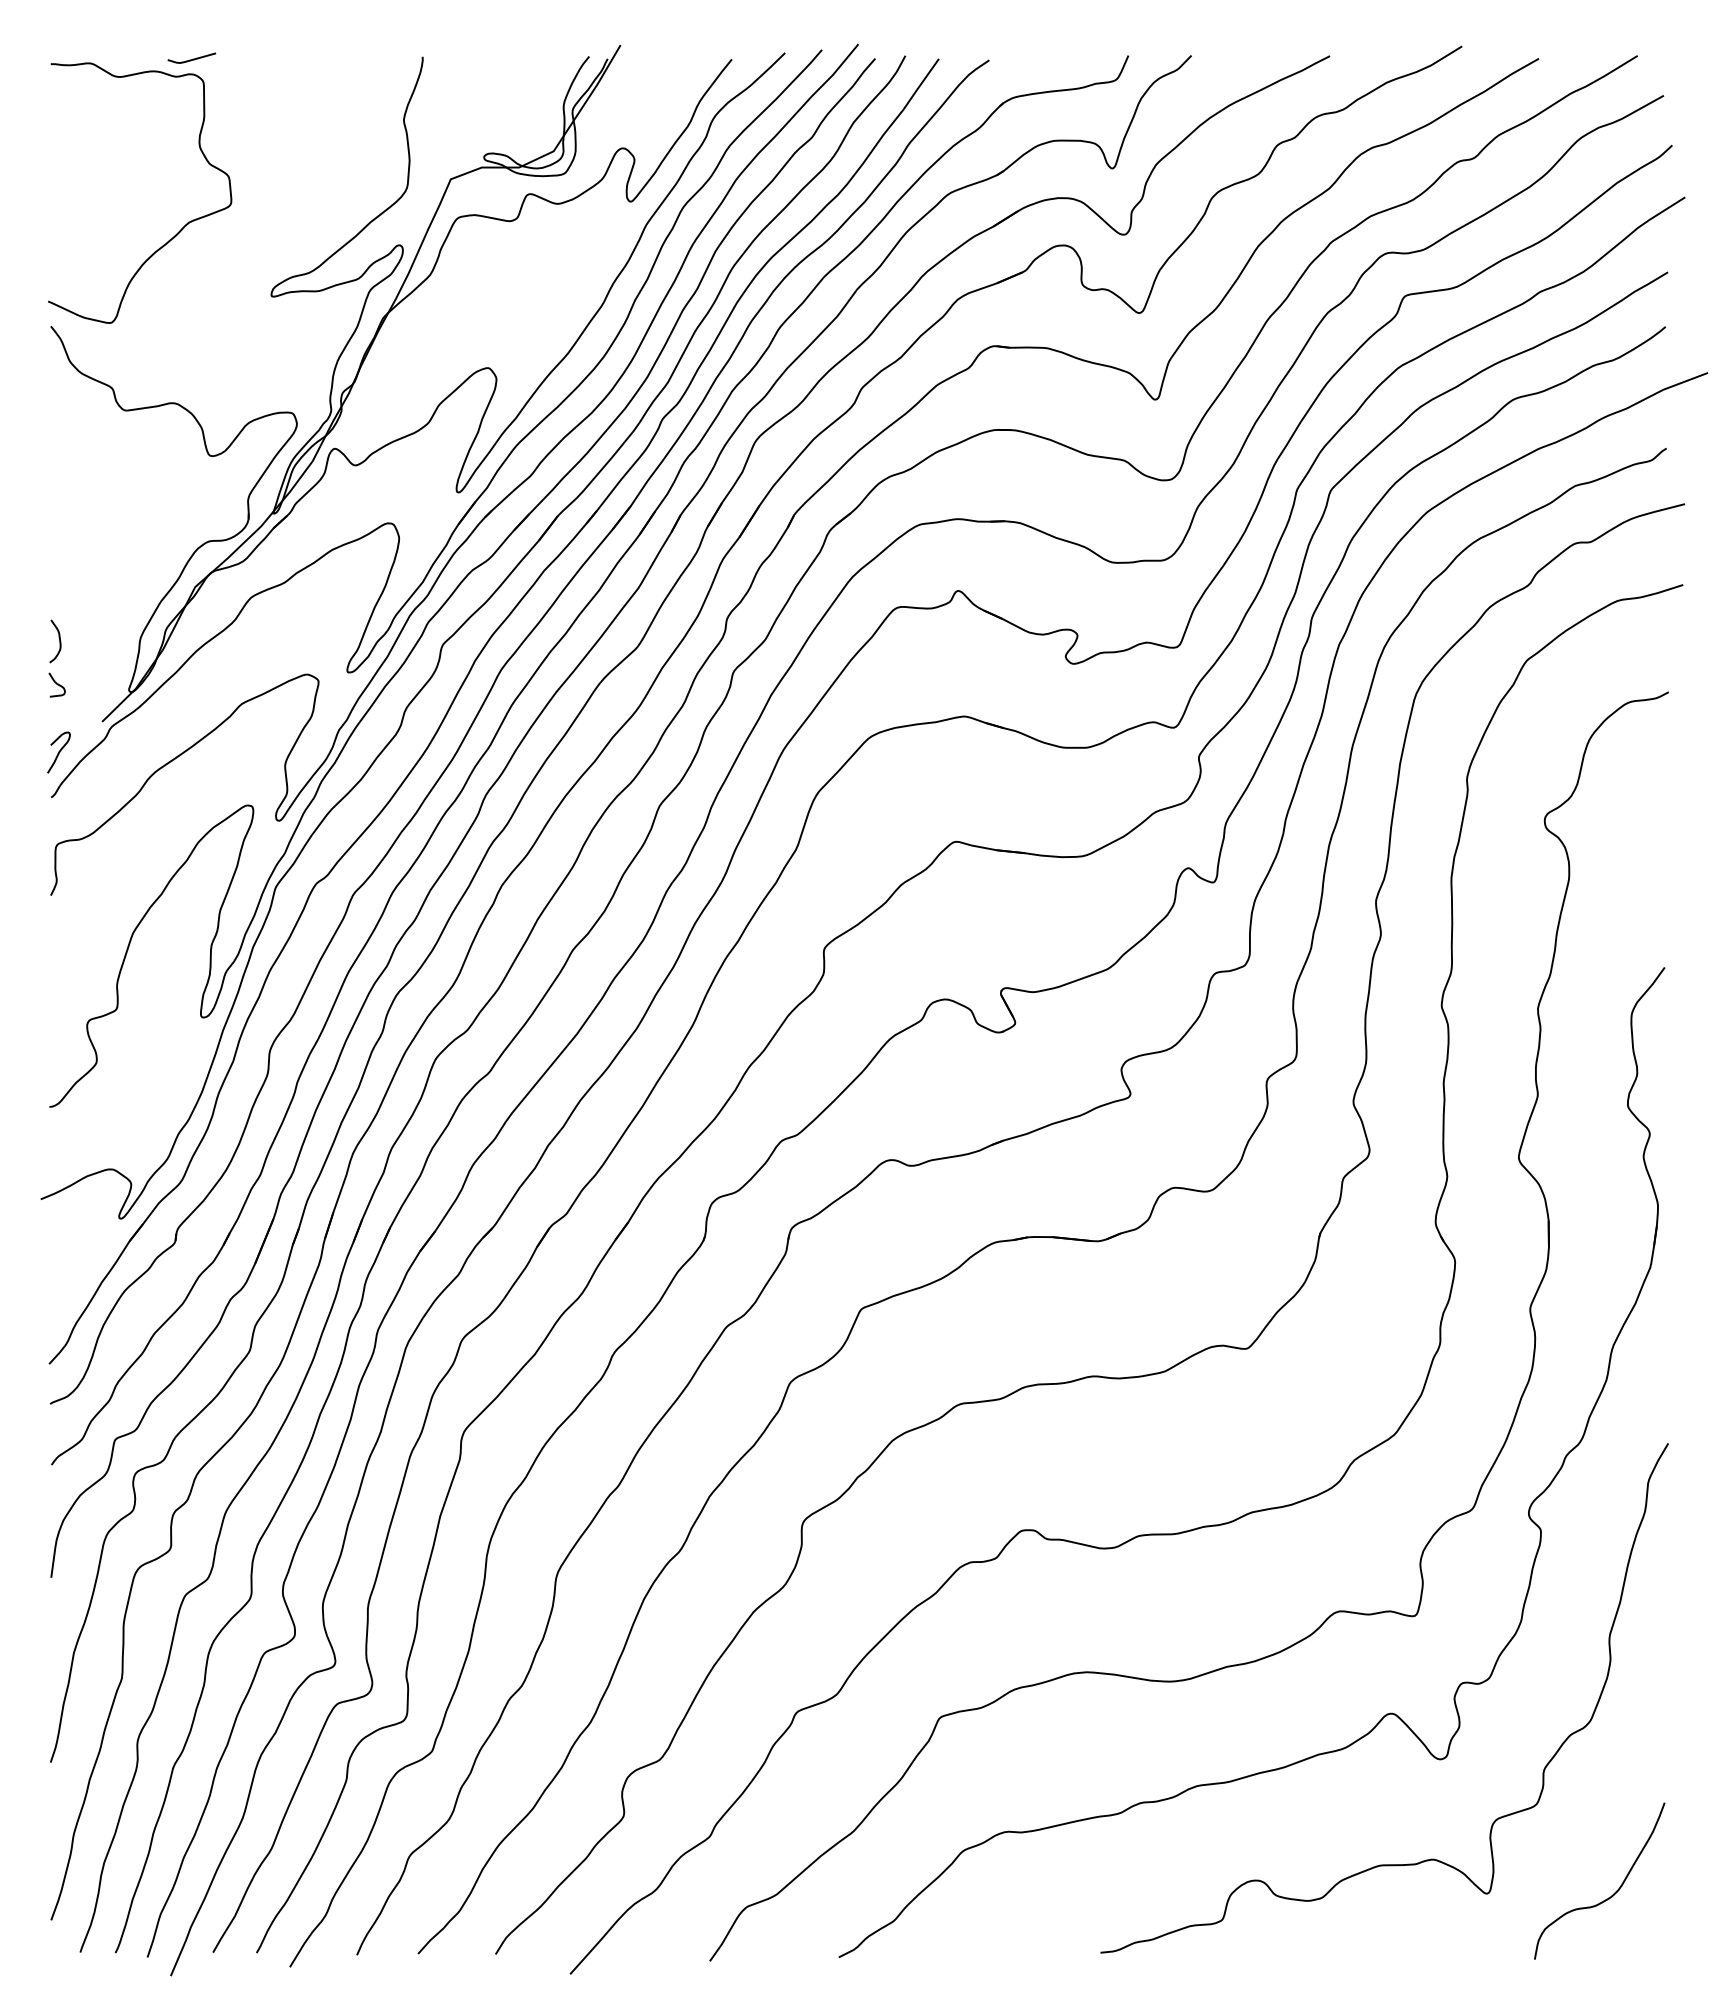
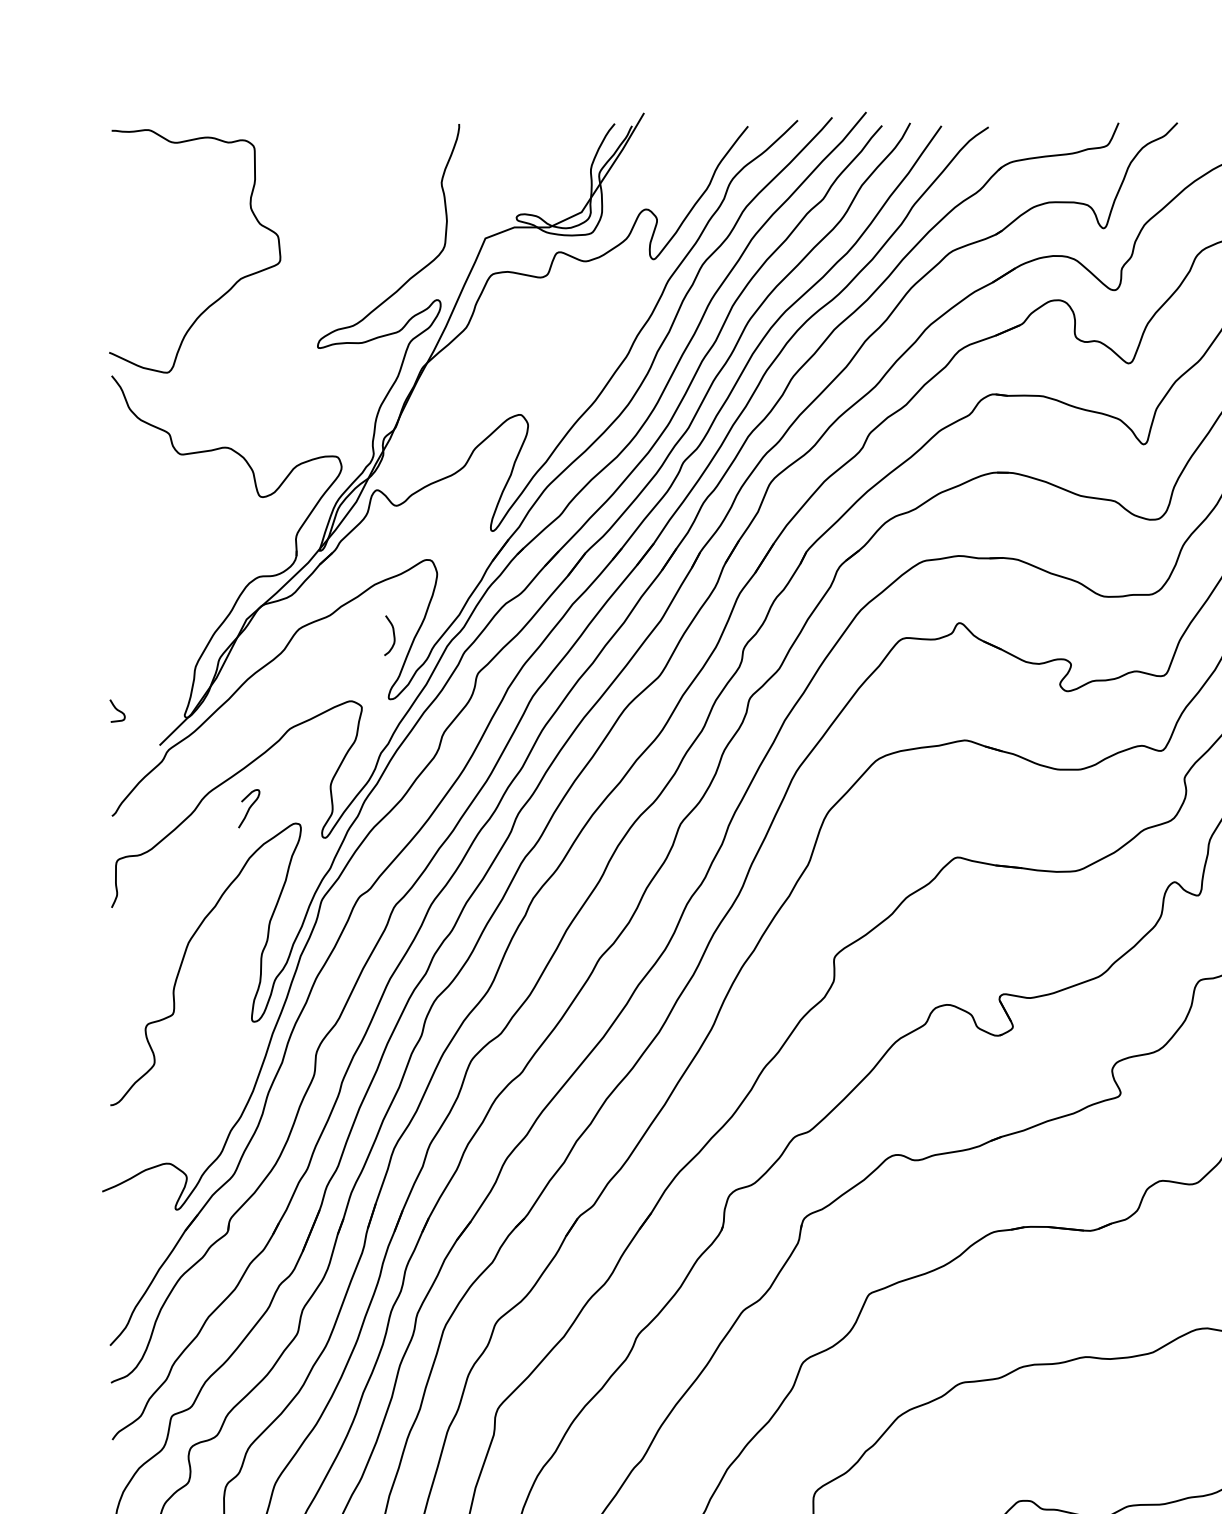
line: (191, 59) -> (243, 126), removed
curve: (59, 641) -> (393, 635), moved
curve: (58, 752) -> (248, 808), moved

